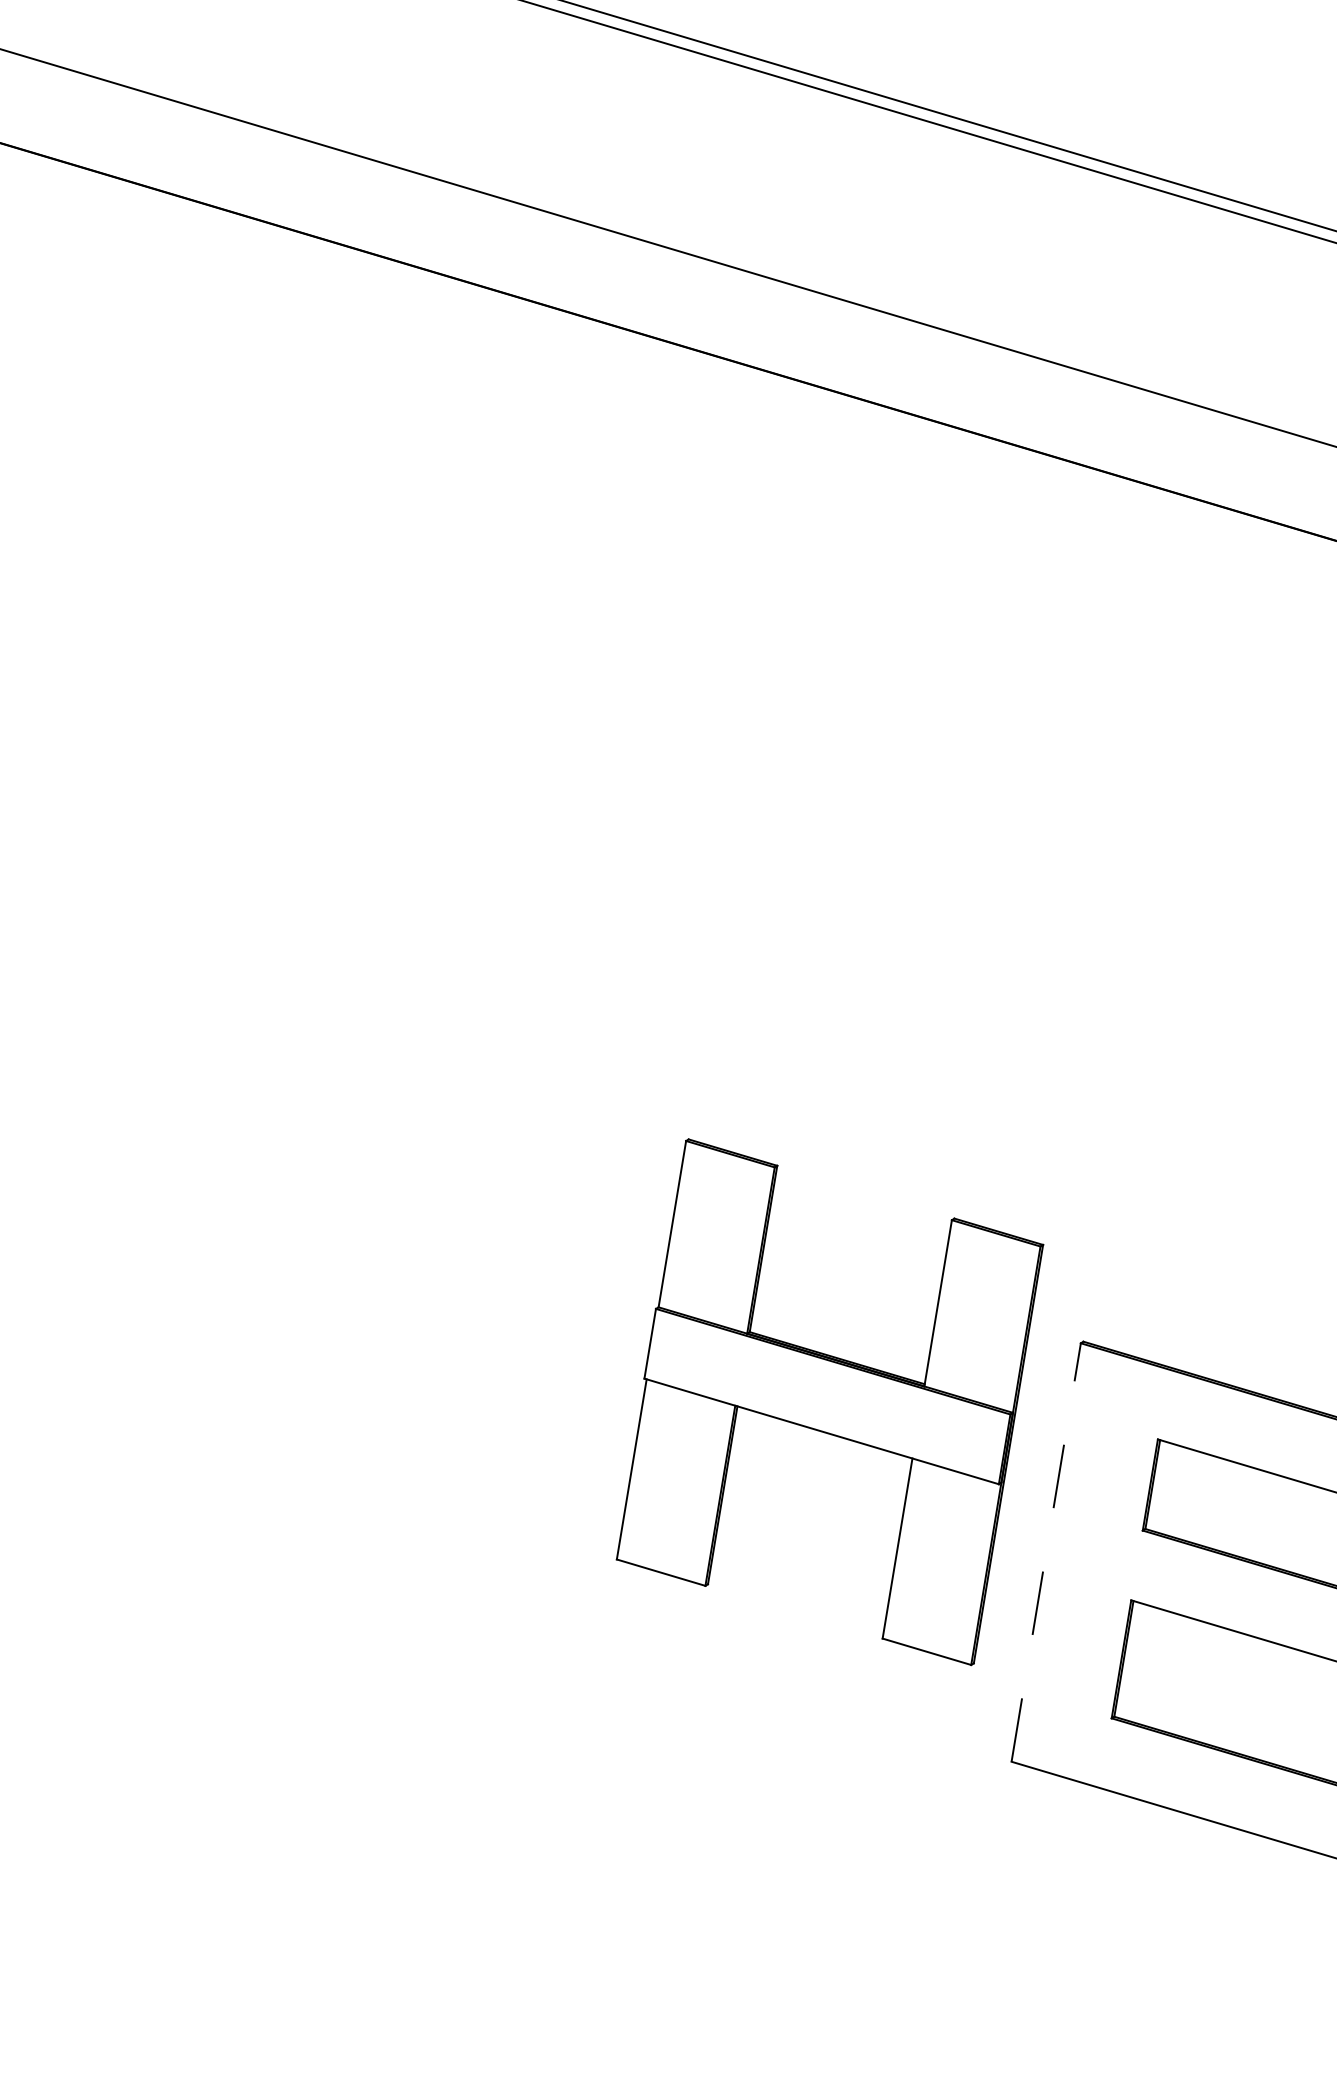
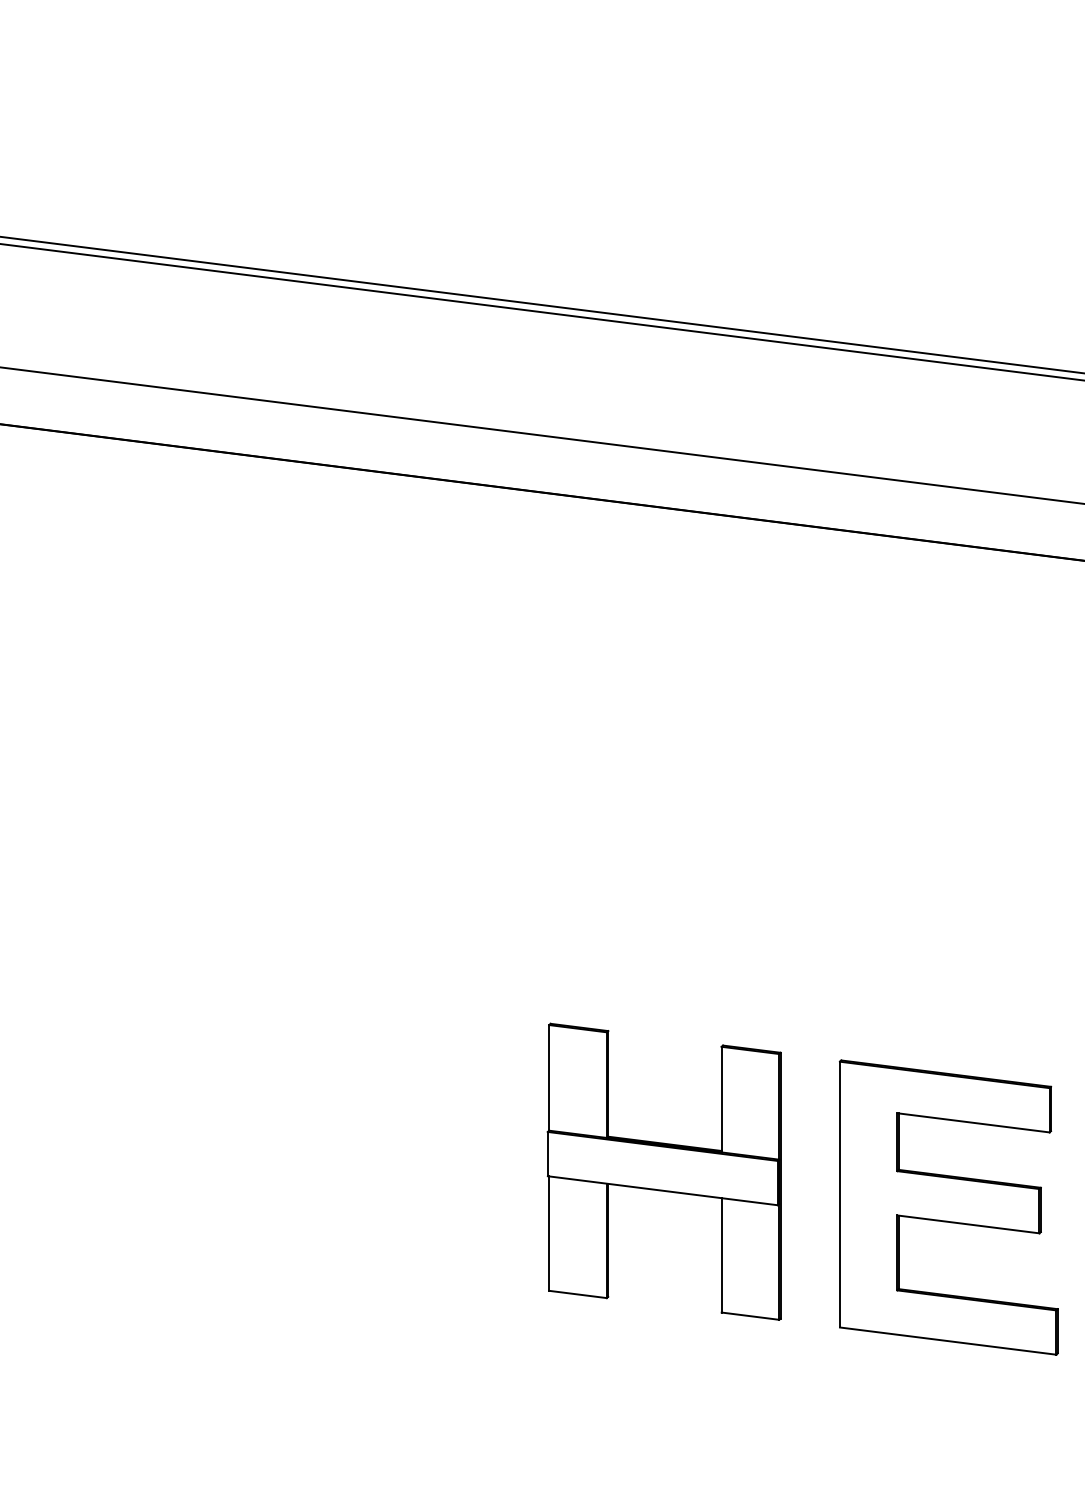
part: (827, 1401) -> (663, 1171), moved
line: (1047, 1552) -> (840, 1194), dashed -> solid

